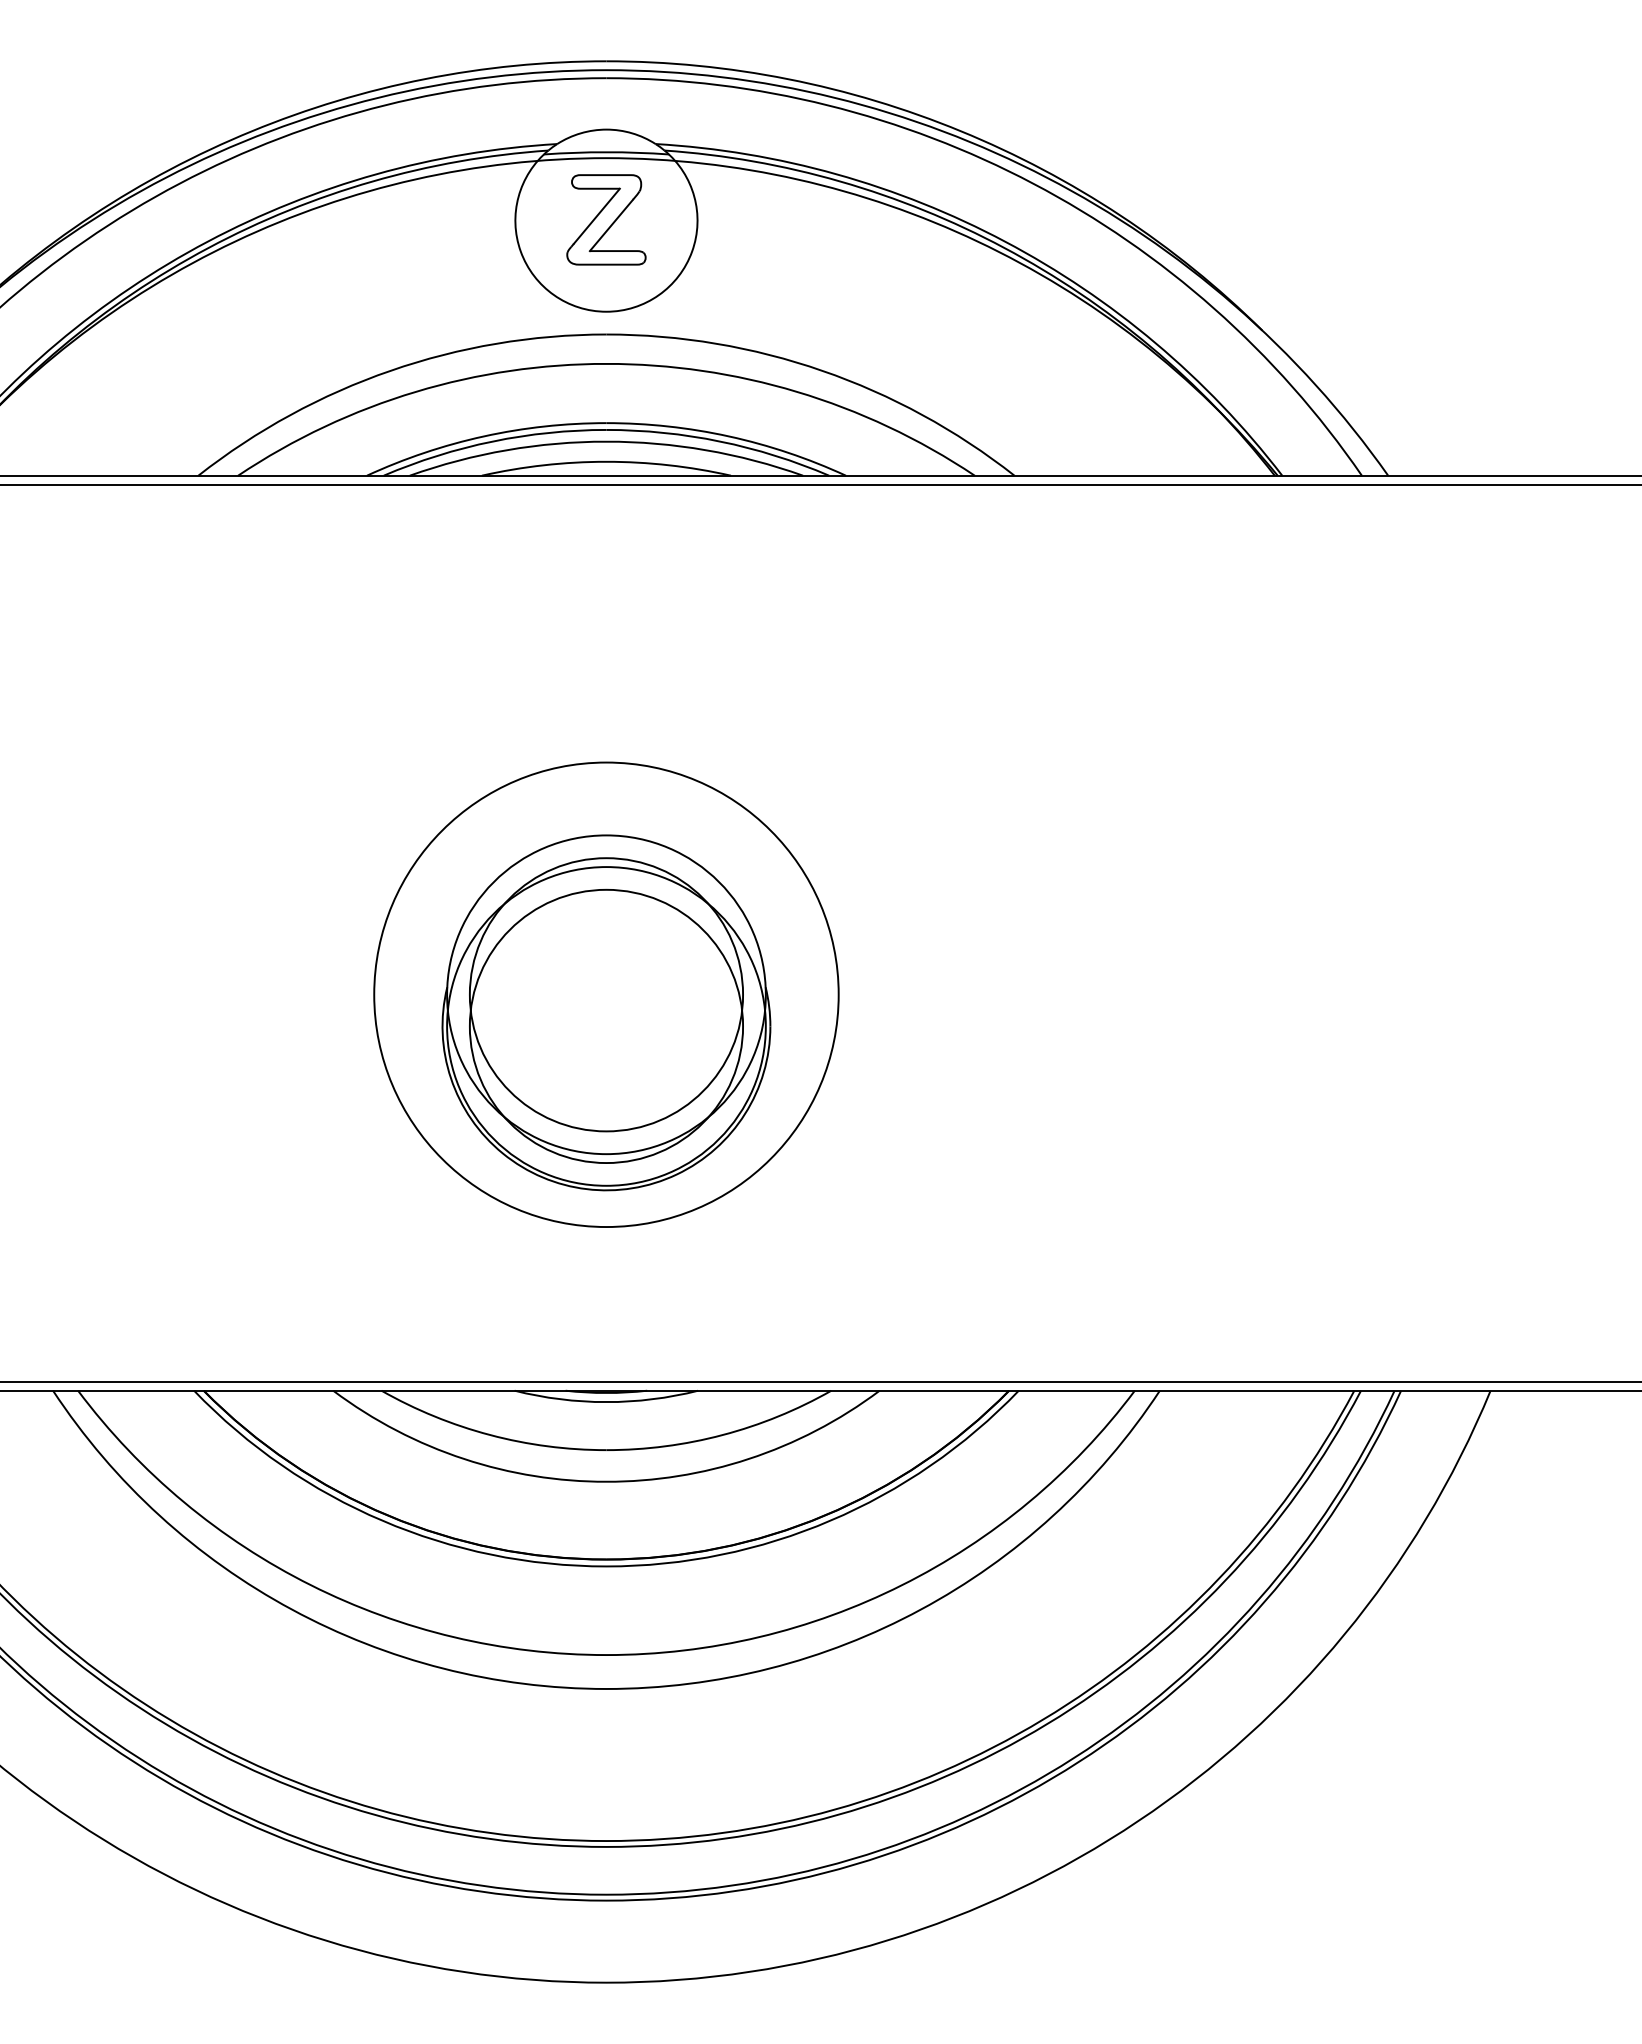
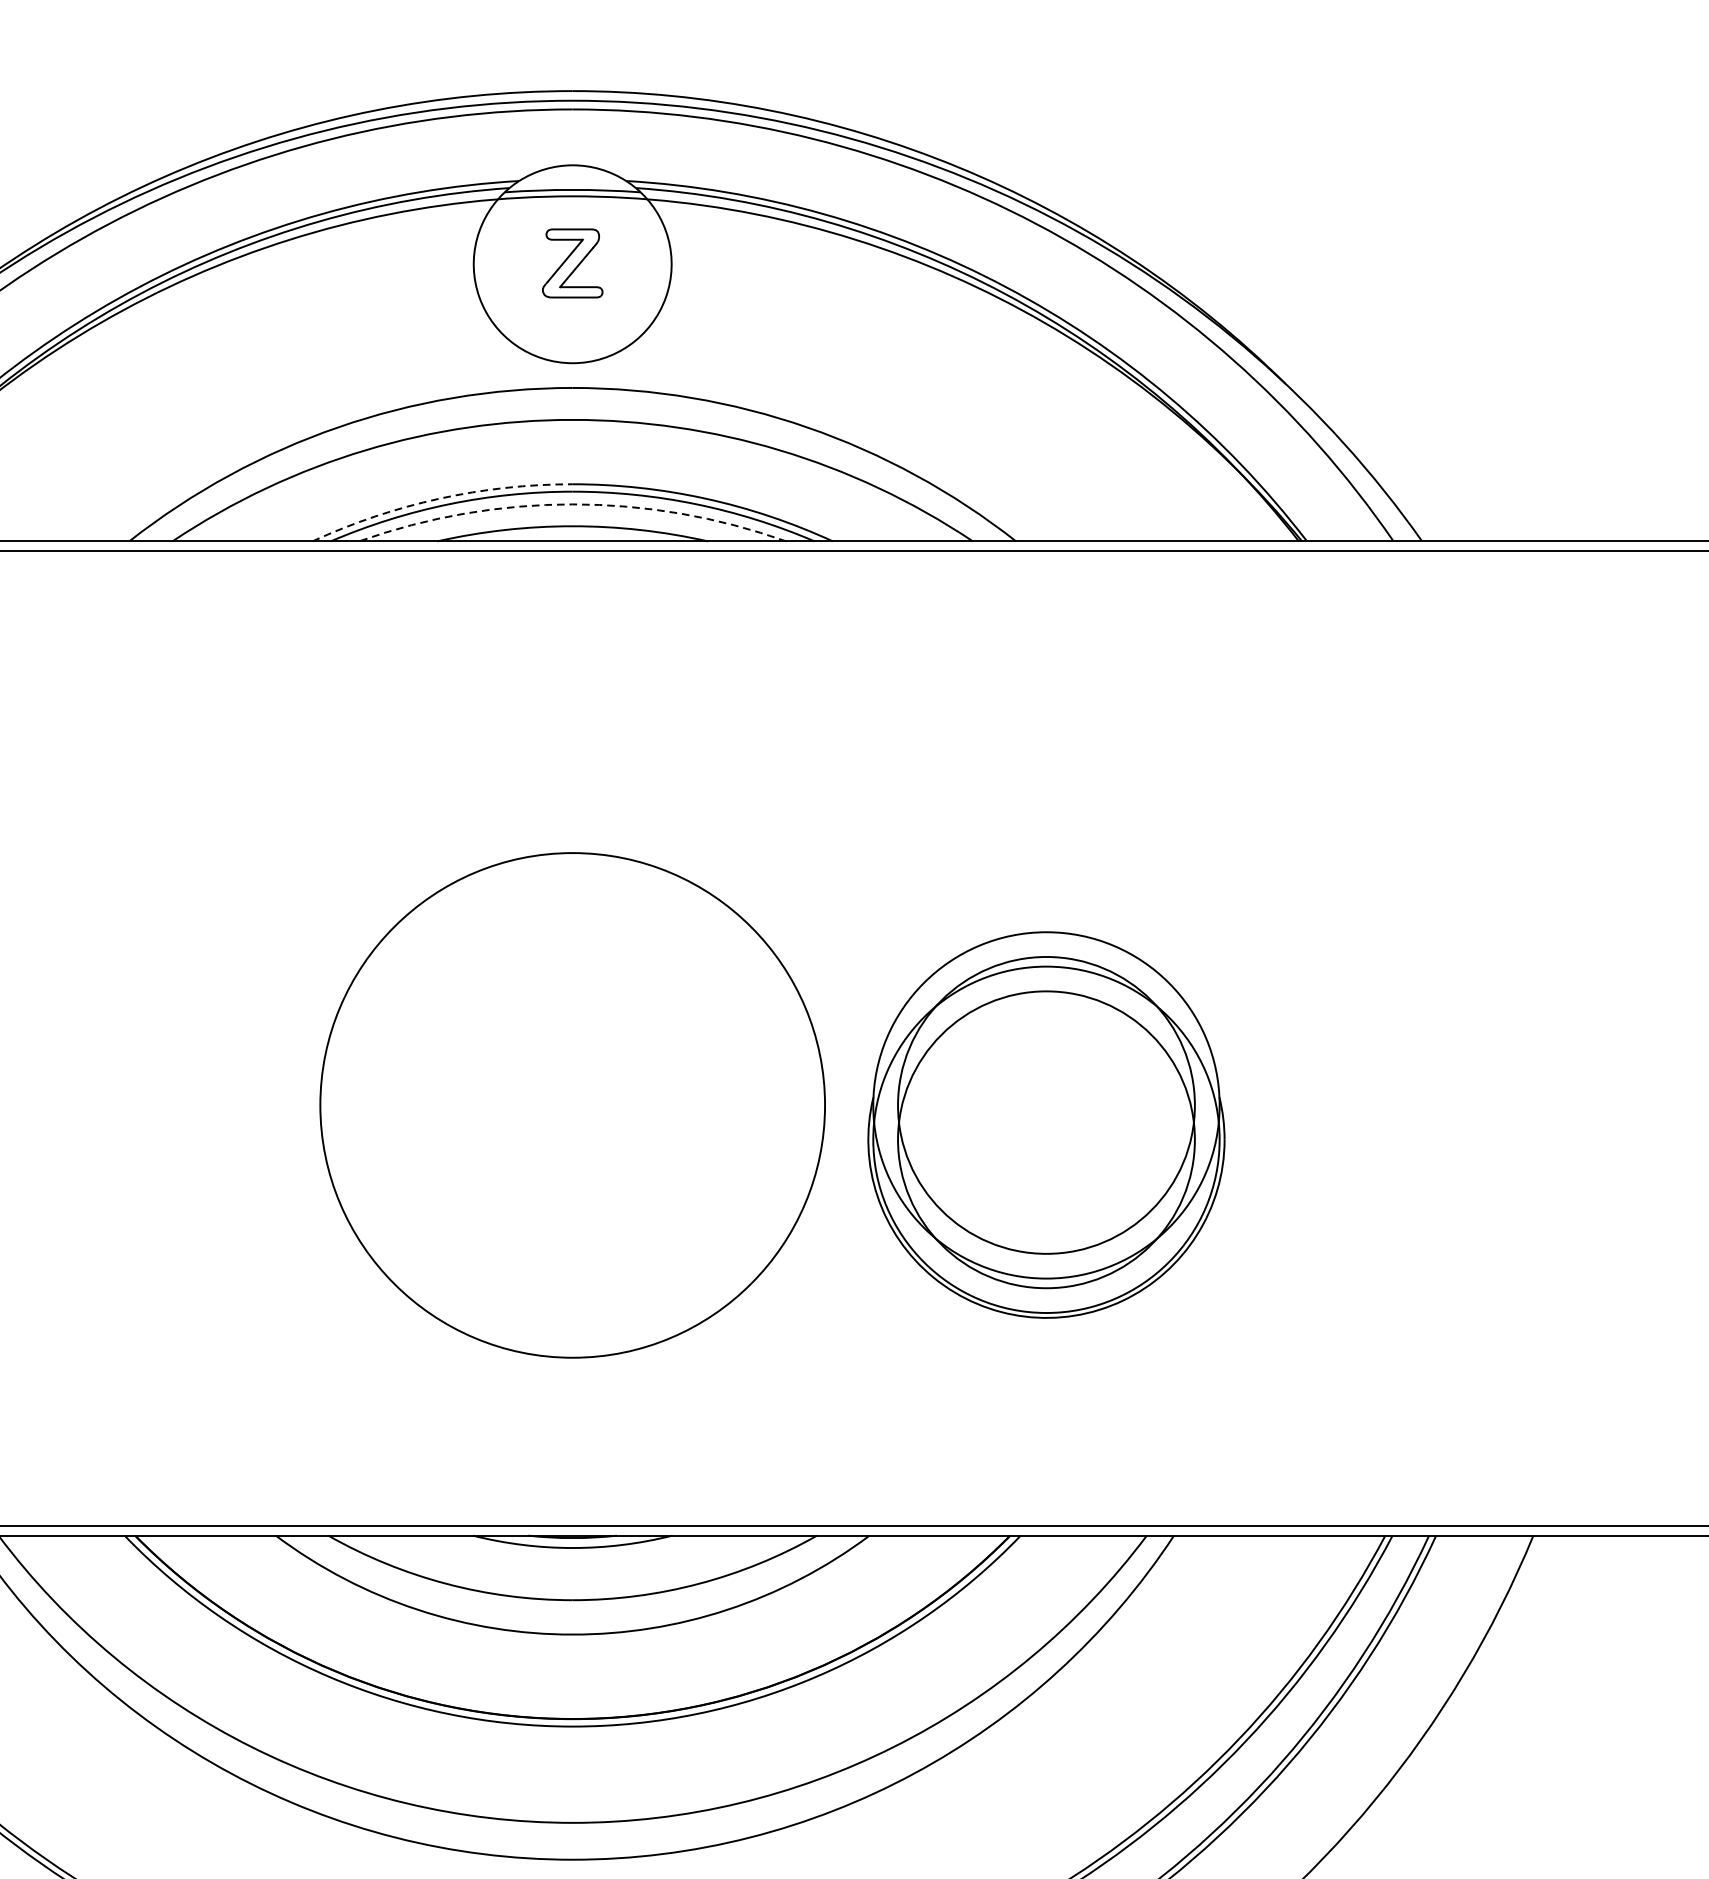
part: (606, 219) -> (572, 262), size x0.7
arc: (483, 436) -> (439, 498), solid -> dashed
arc: (606, 441) -> (572, 504), solid -> dashed
part: (606, 1012) -> (1046, 1124), moved

